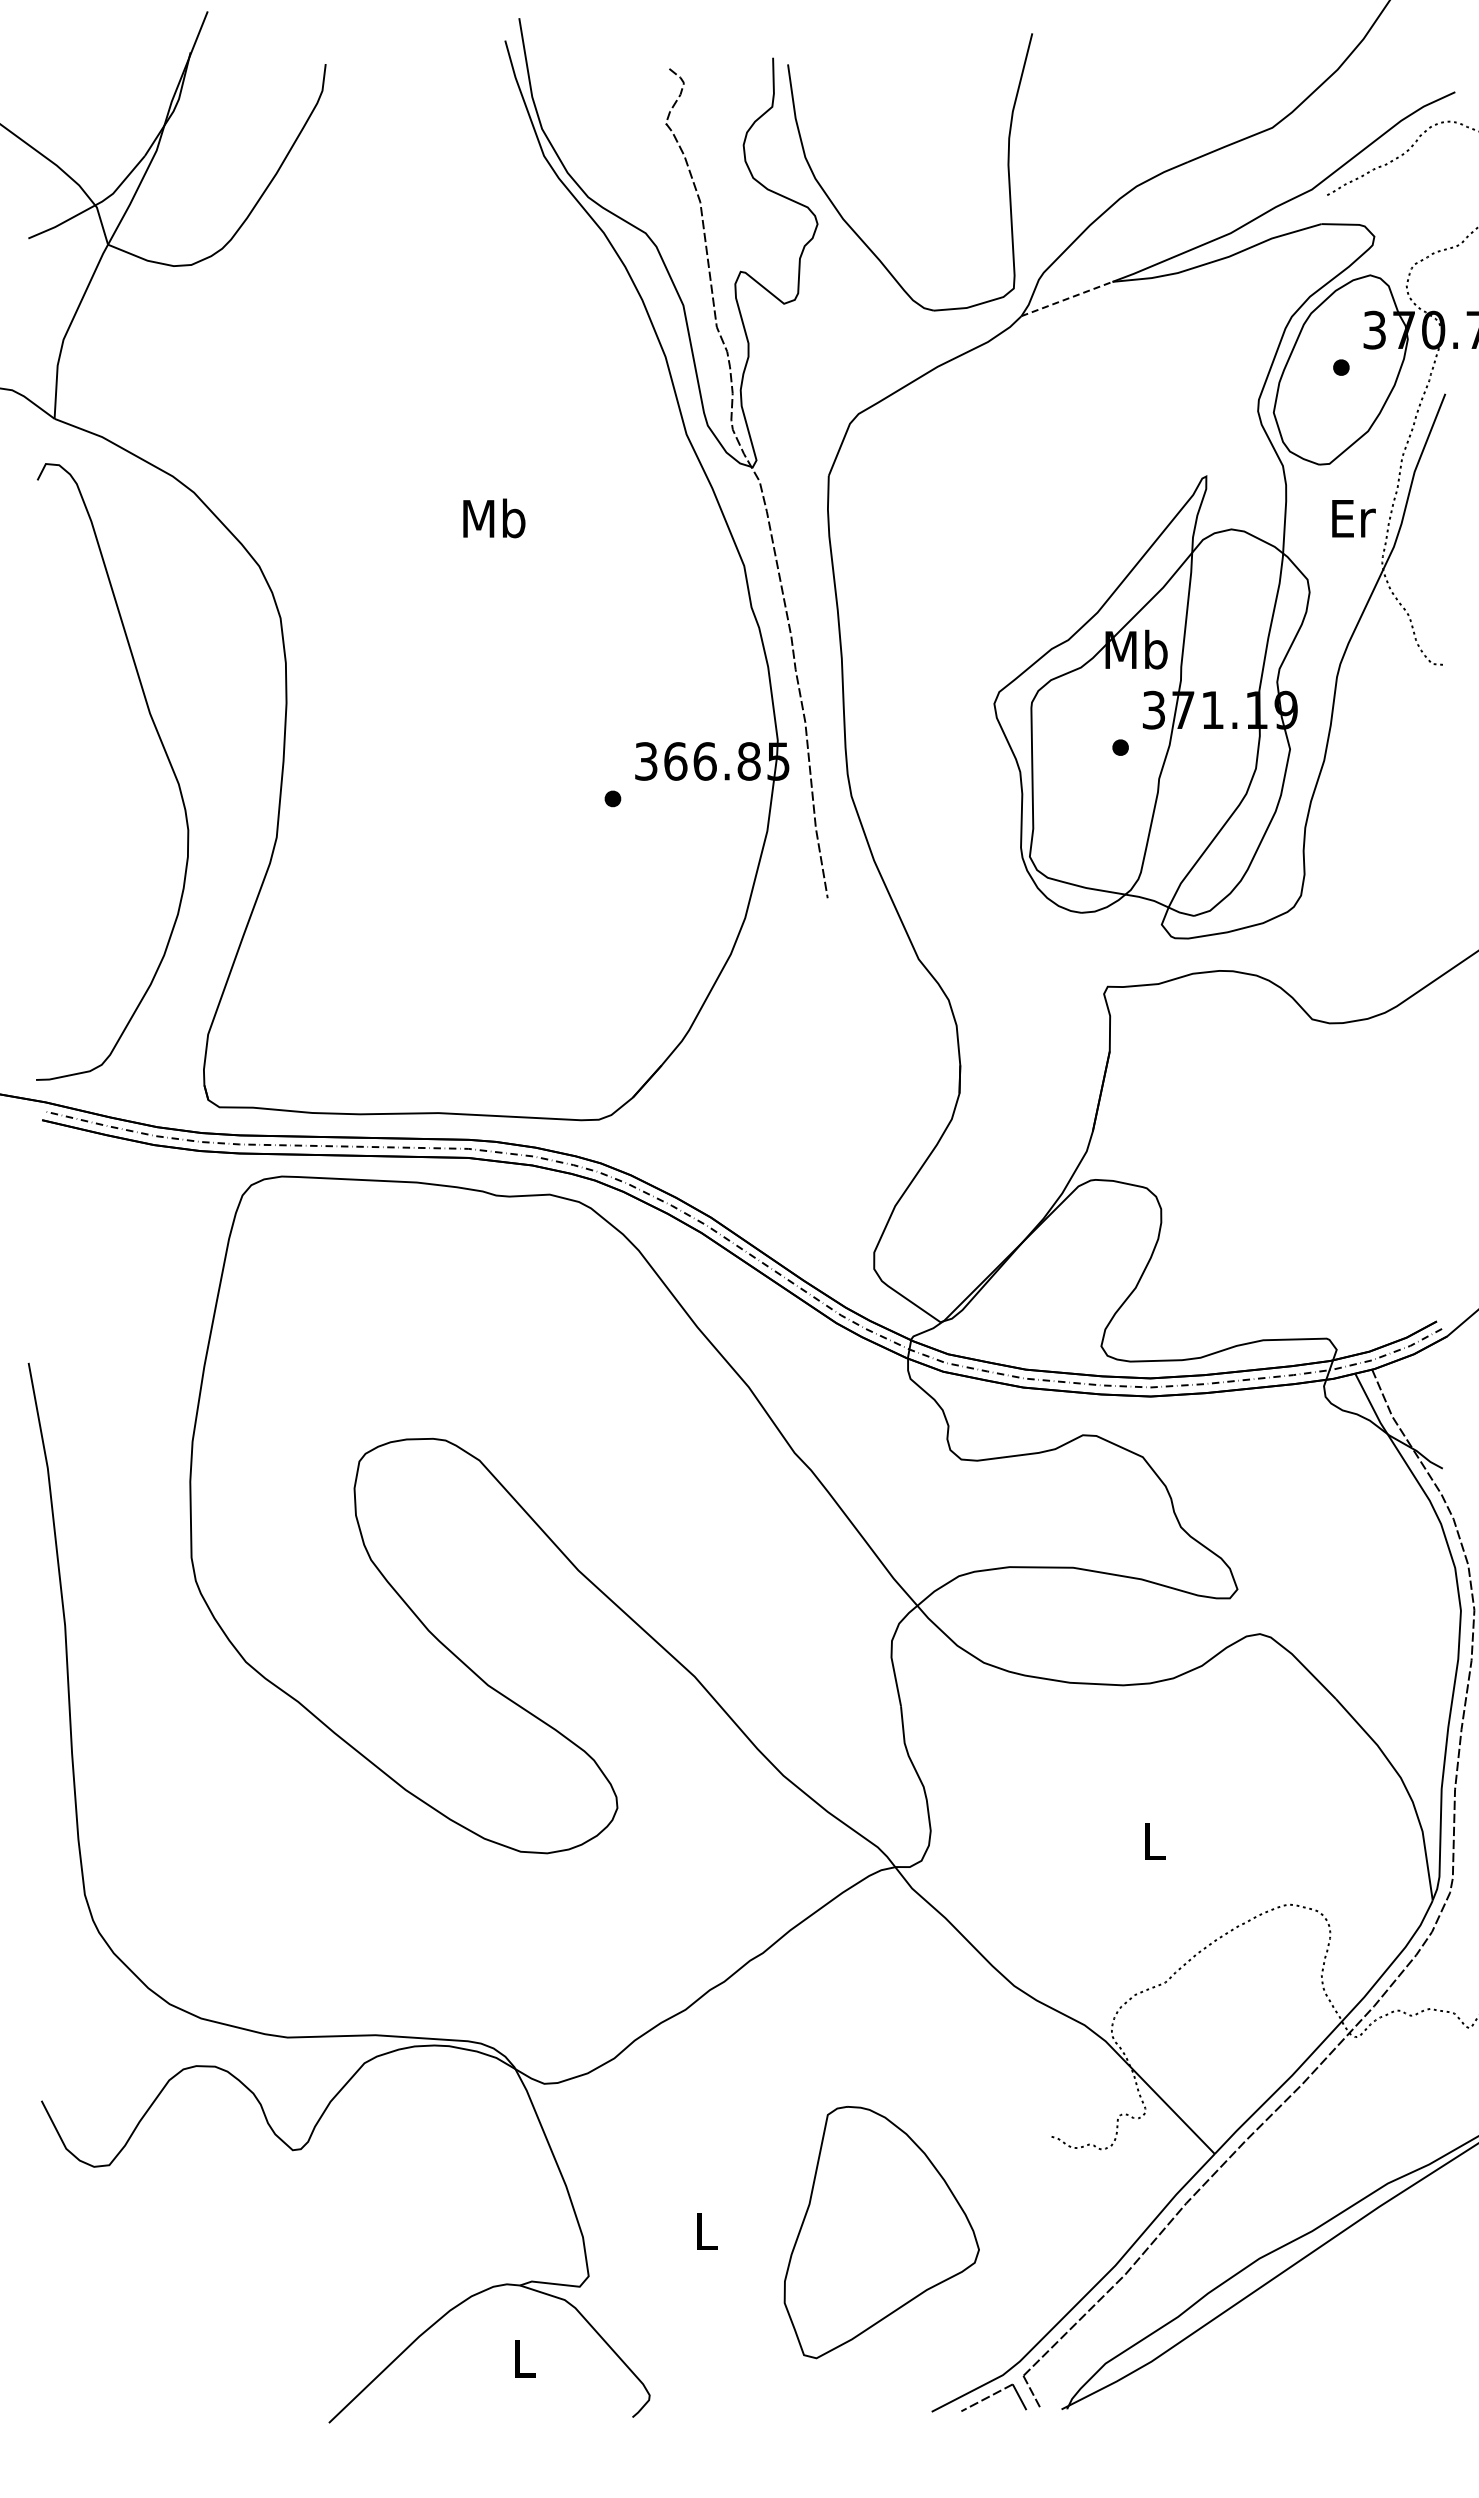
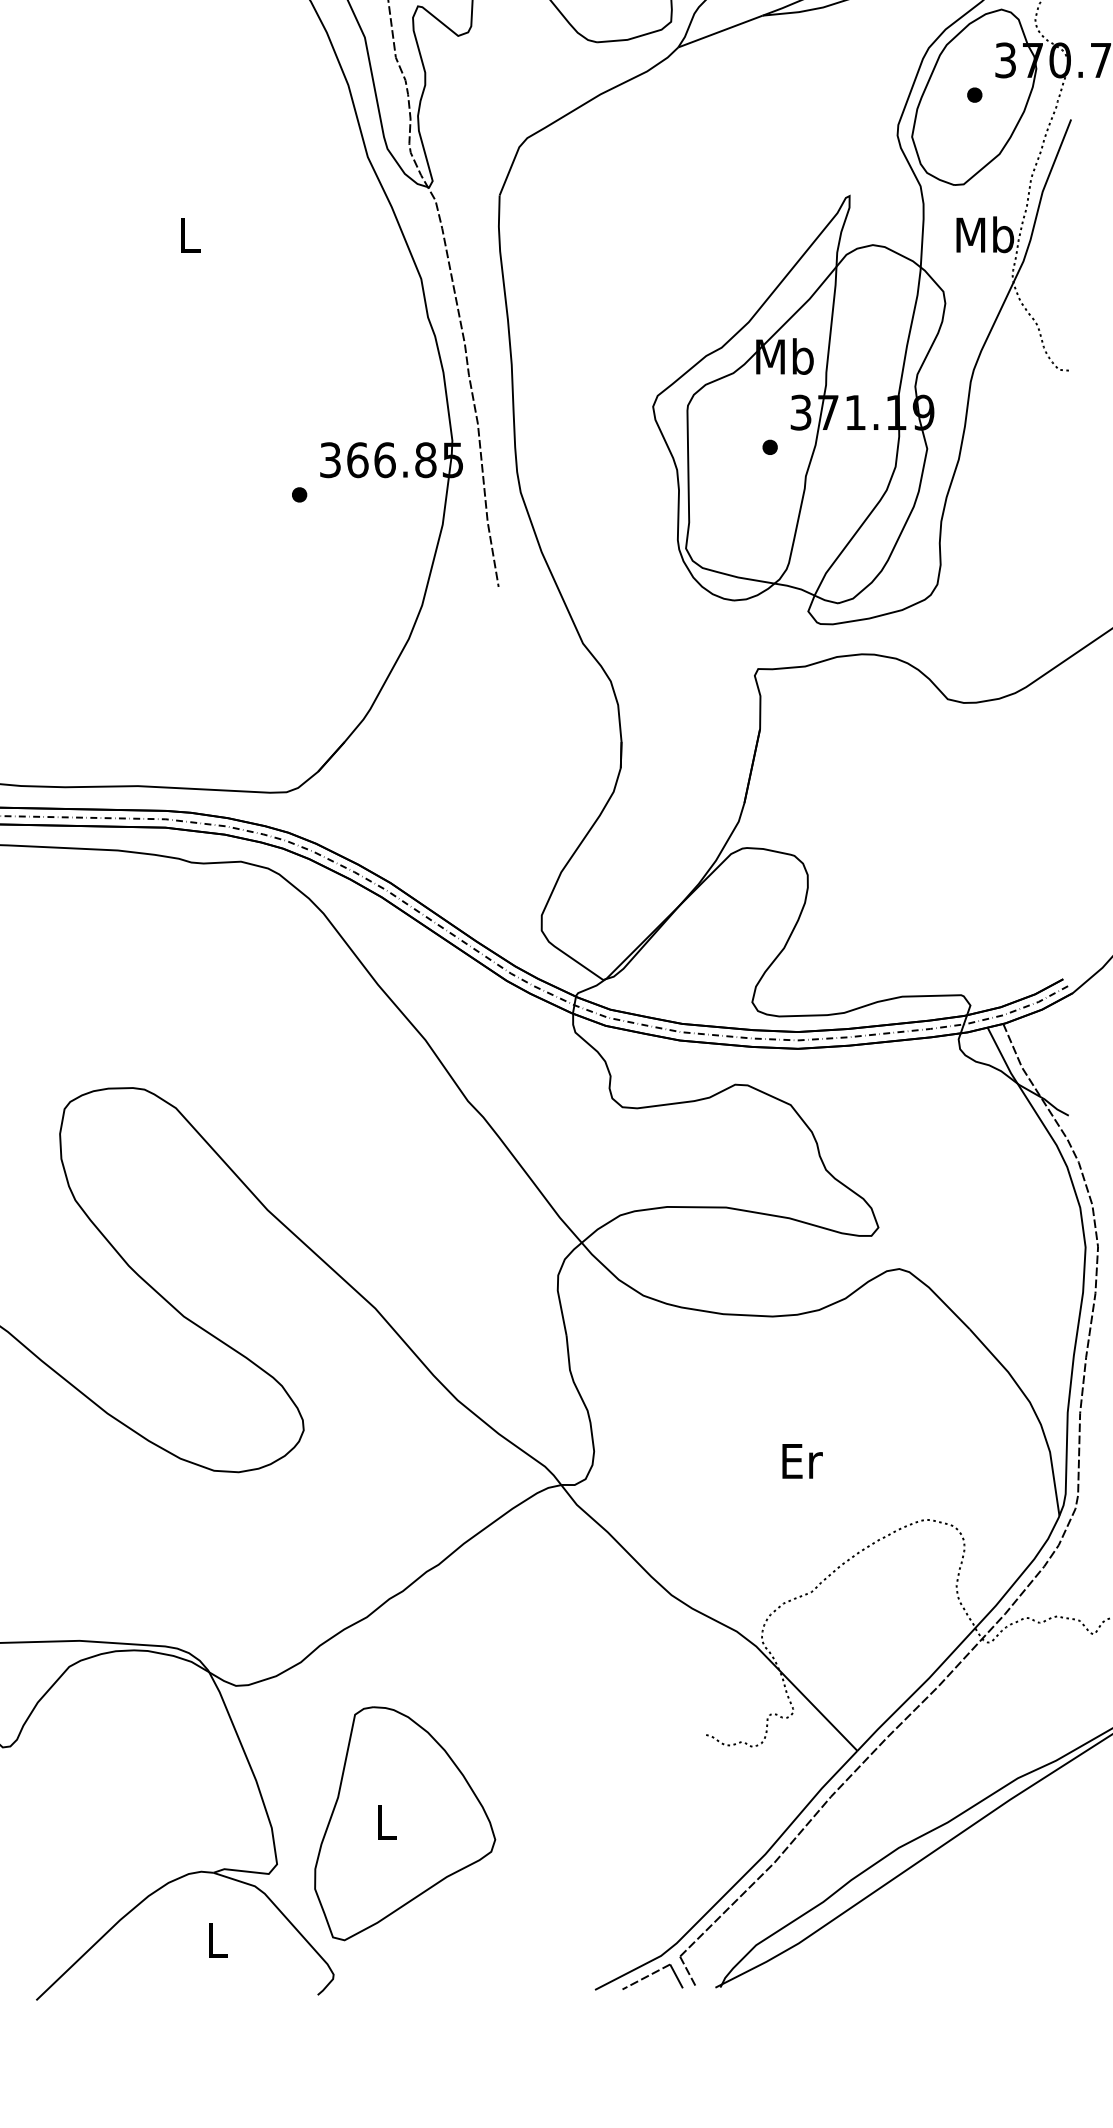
line: (1067, 299) -> (720, 31), dashed -> solid
text: (494, 518) -> (189, 234), Mb -> L
text: (1352, 518) -> (985, 234), Er -> Mb
text: (1155, 1841) -> (802, 1461), L -> Er
part: (881, 2232) -> (404, 1823), moved

